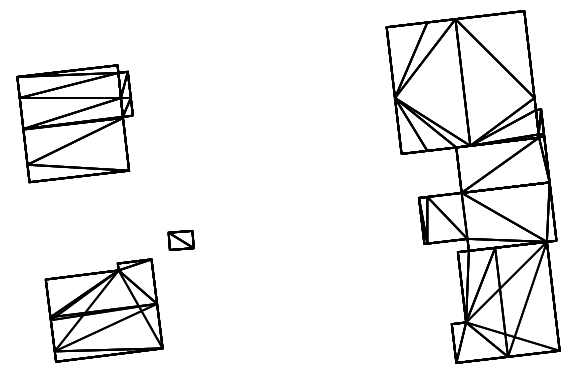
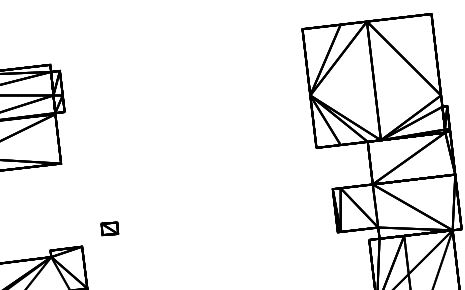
part: (180, 239) -> (109, 228), size x0.7

